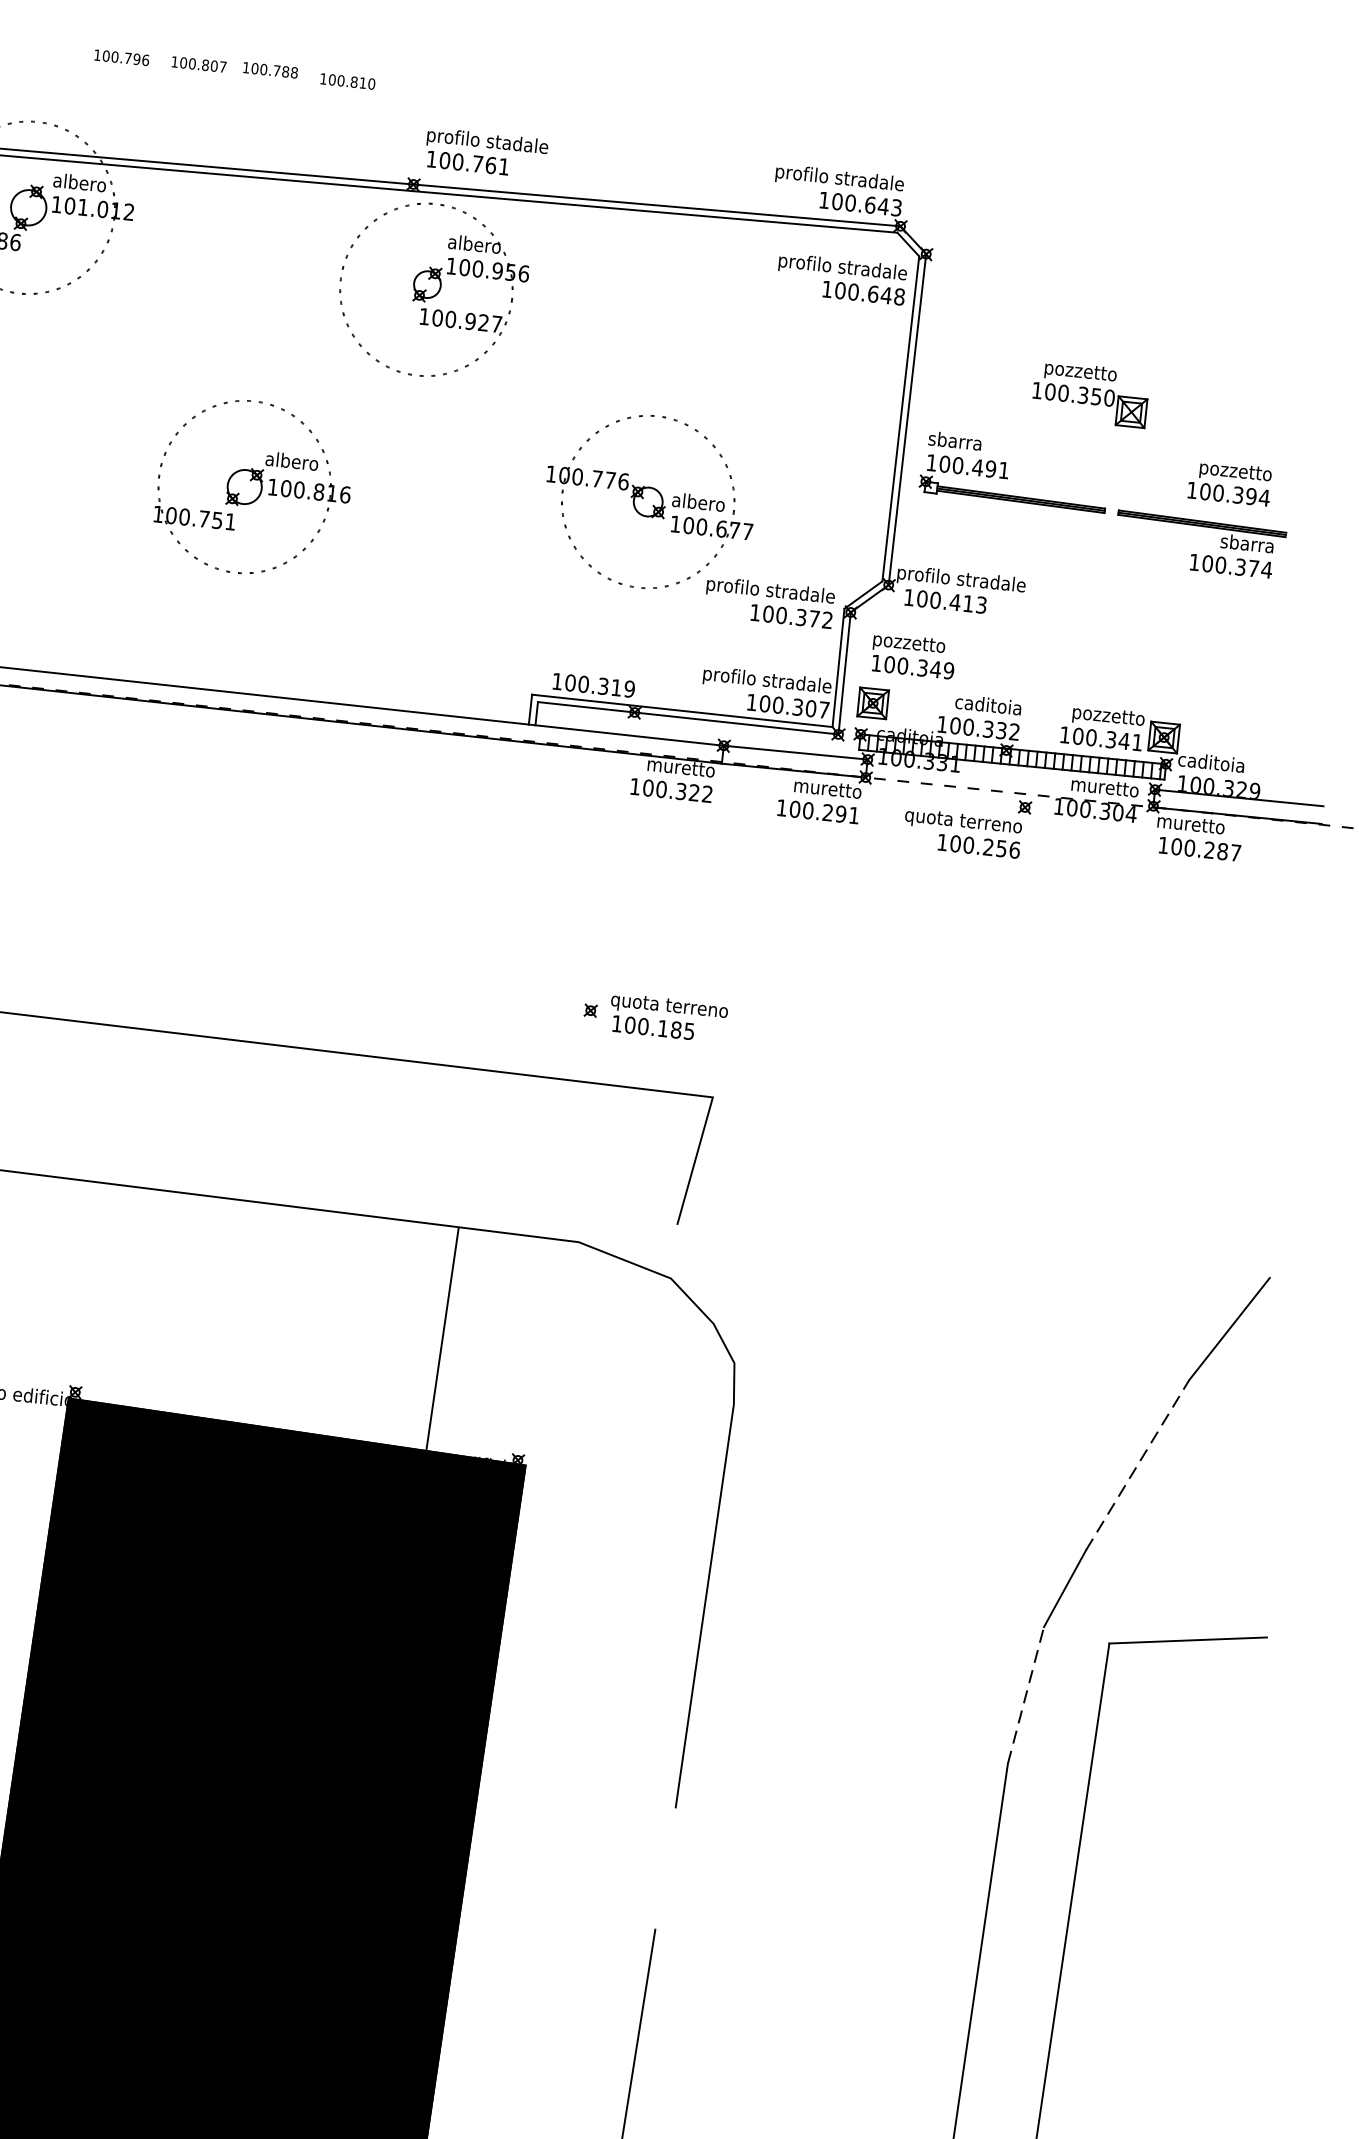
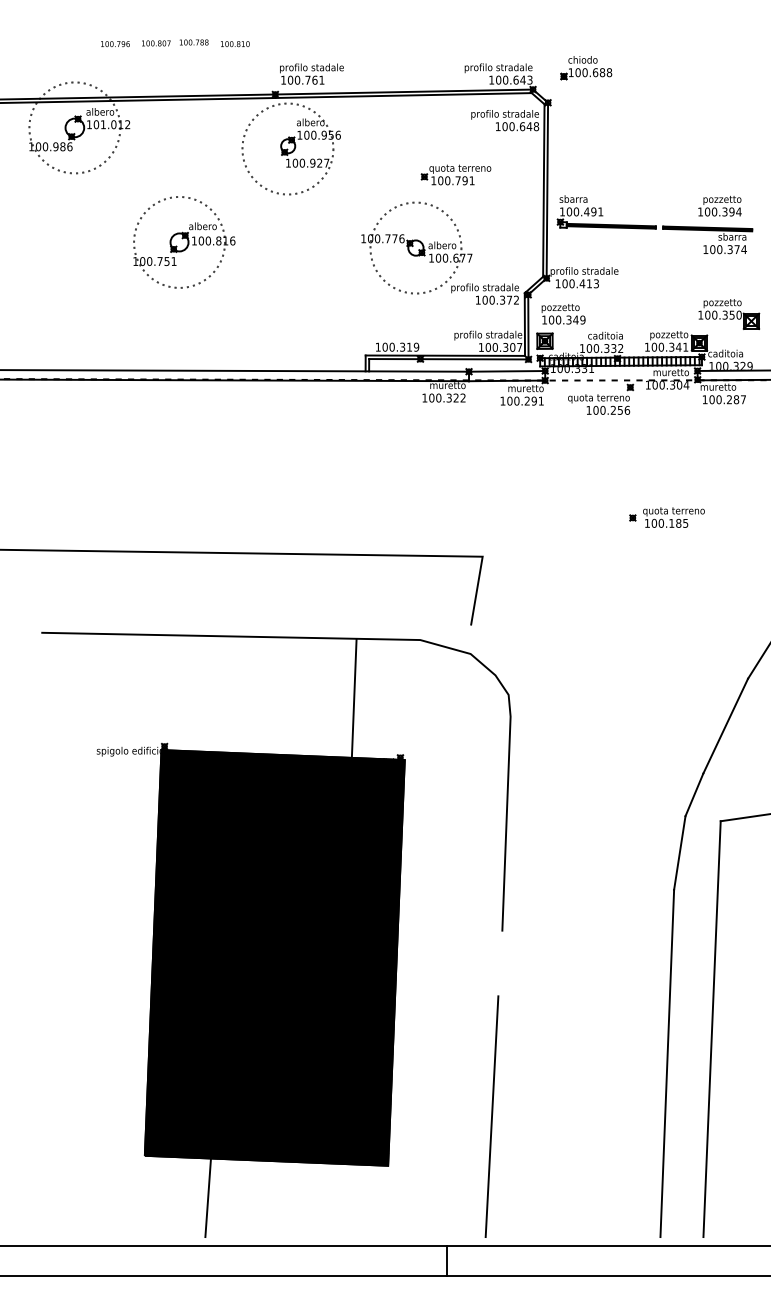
part: (1005, 197) -> (586, 68), added
part: (737, 371) -> (455, 174), added
part: (1091, 394) -> (729, 314), moved
part: (254, 488) -> (184, 242), moved
part: (654, 1016) -> (666, 517), moved
line: (1137, 1463) -> (725, 725), dashed -> solid
line: (1025, 1694) -> (679, 852), dashed -> solid

